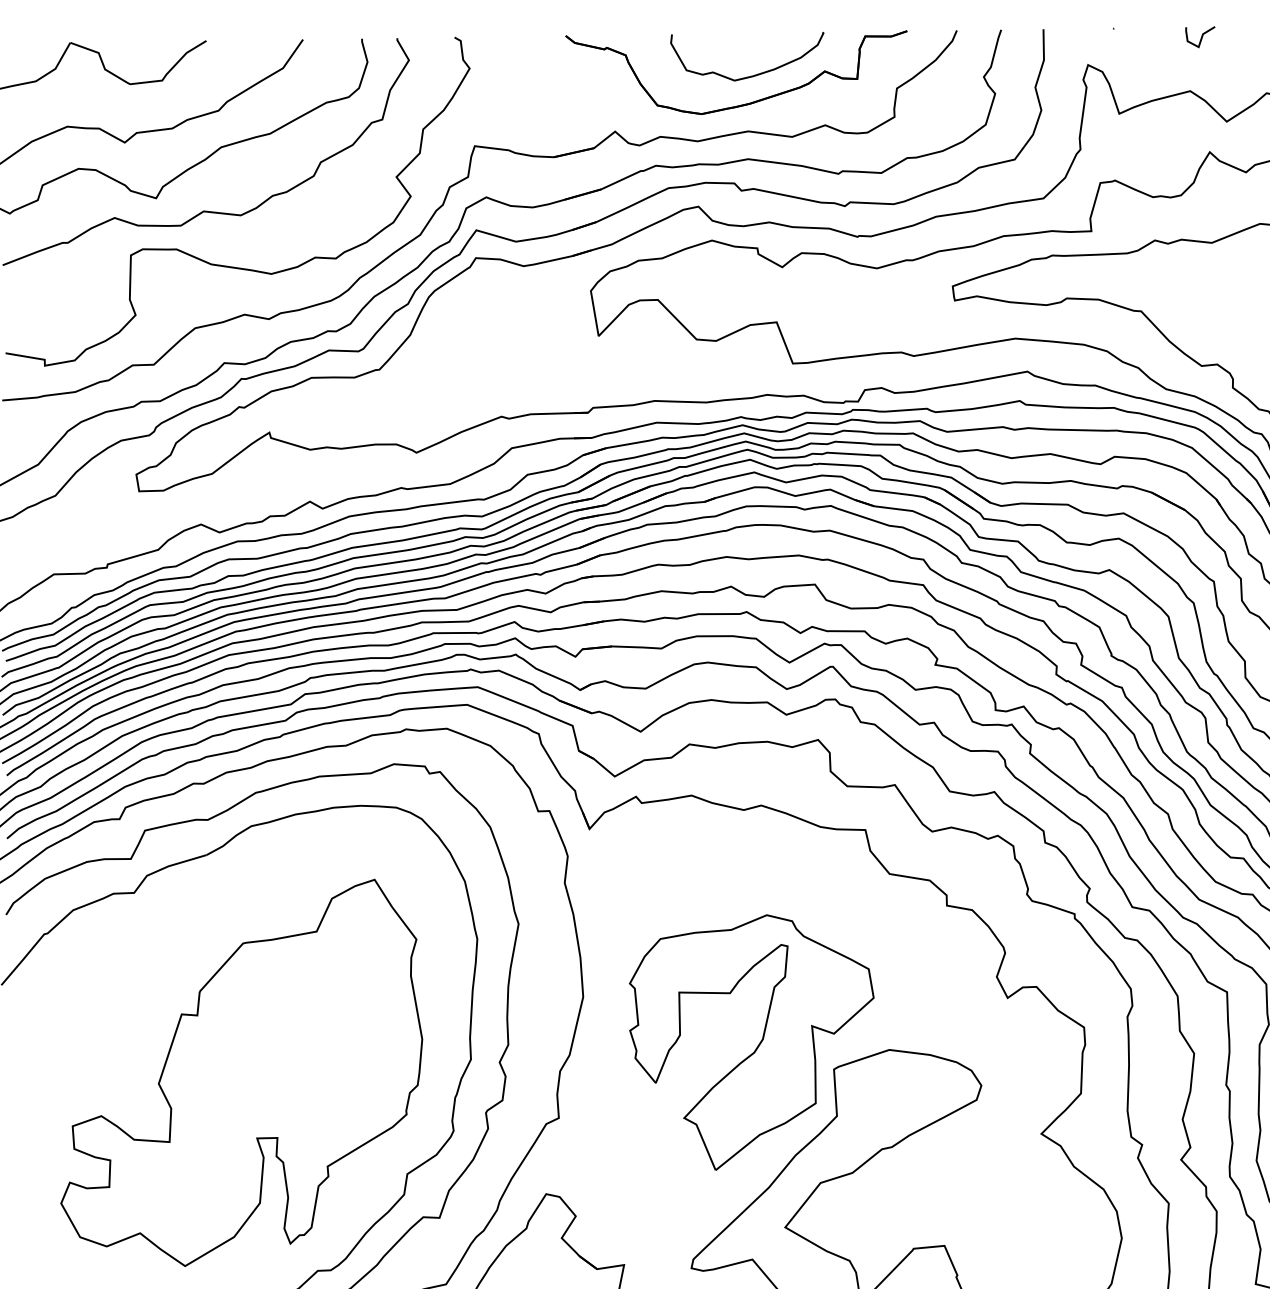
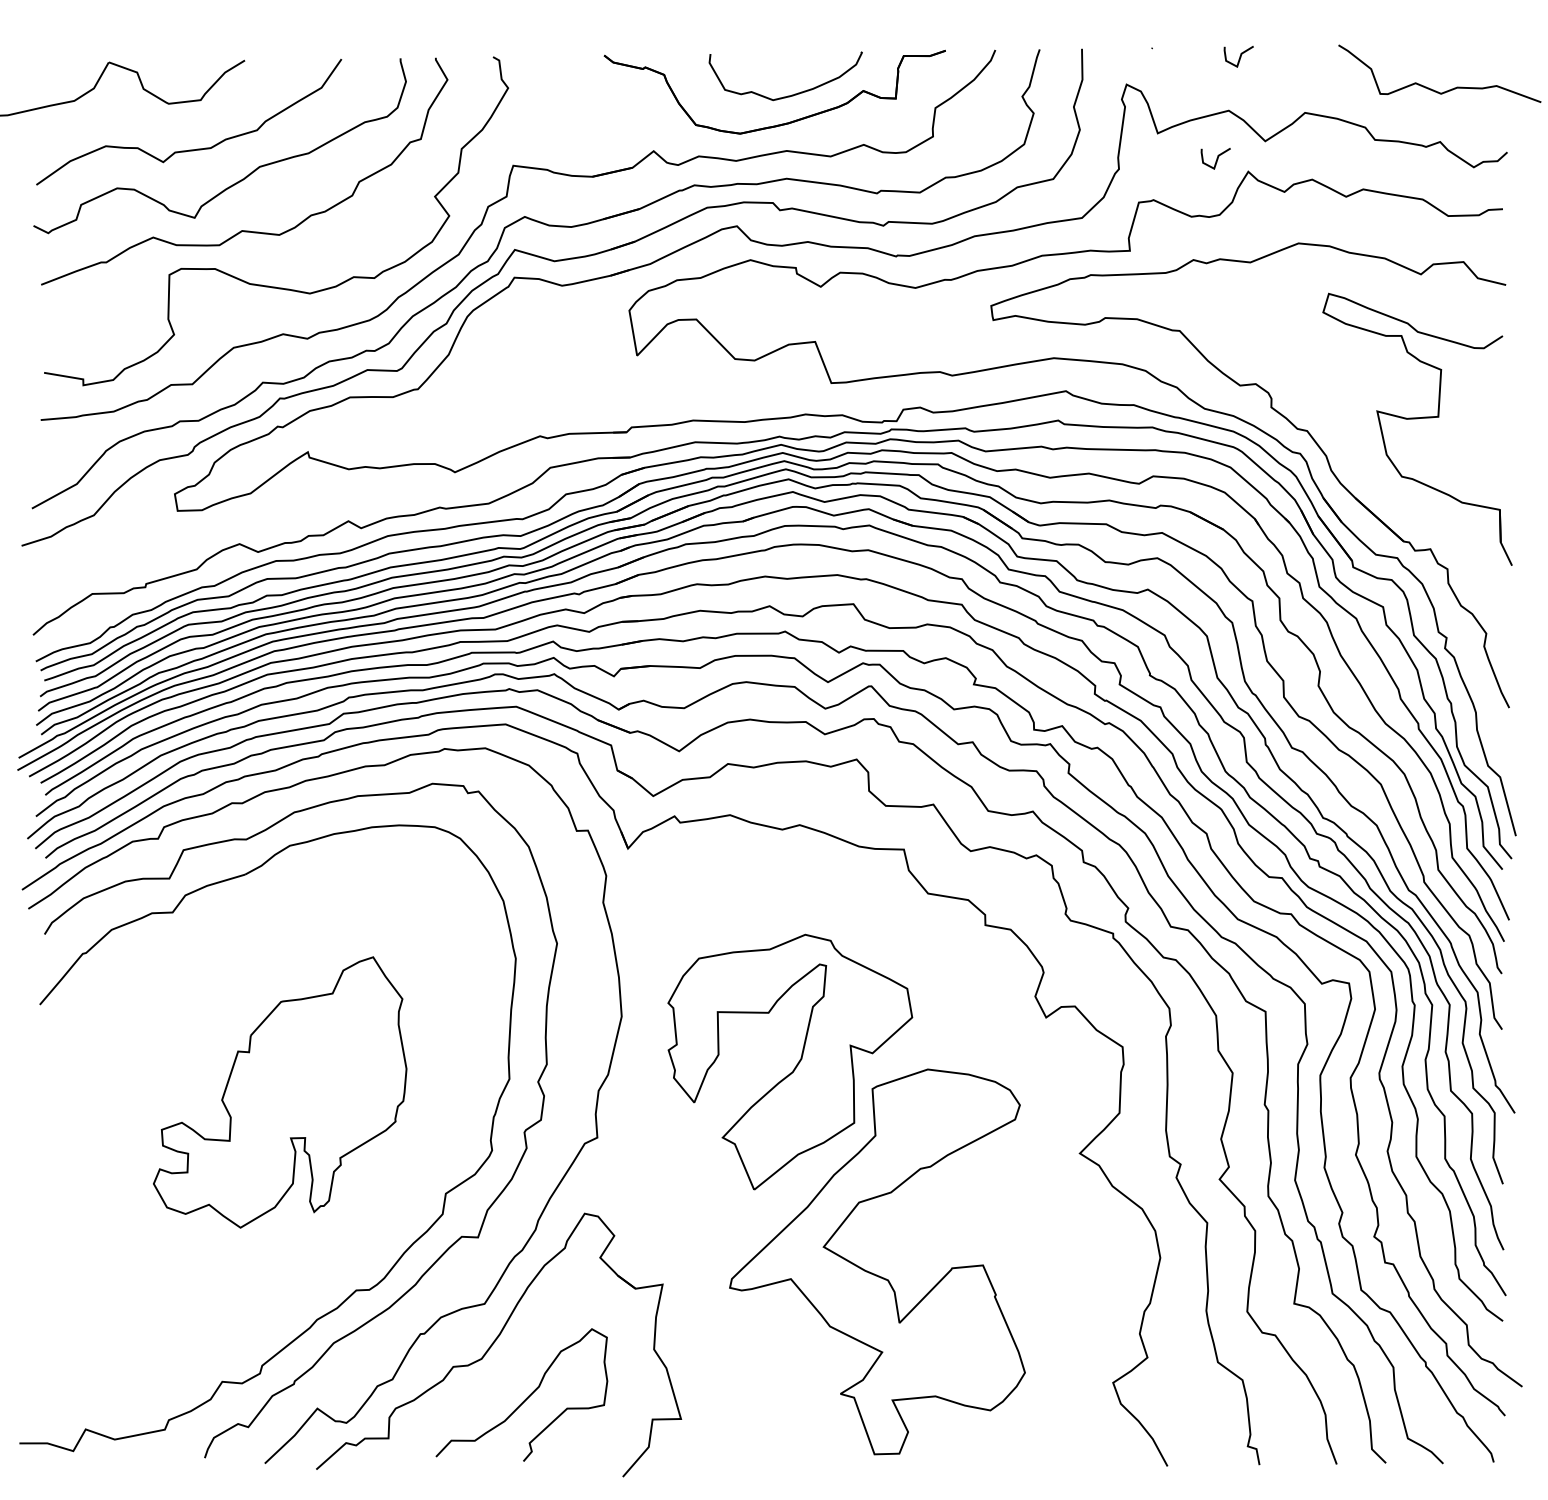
curve: (1178, 138) -> (1216, 158), added
part: (241, 1072) -> (279, 1092), size x0.7

